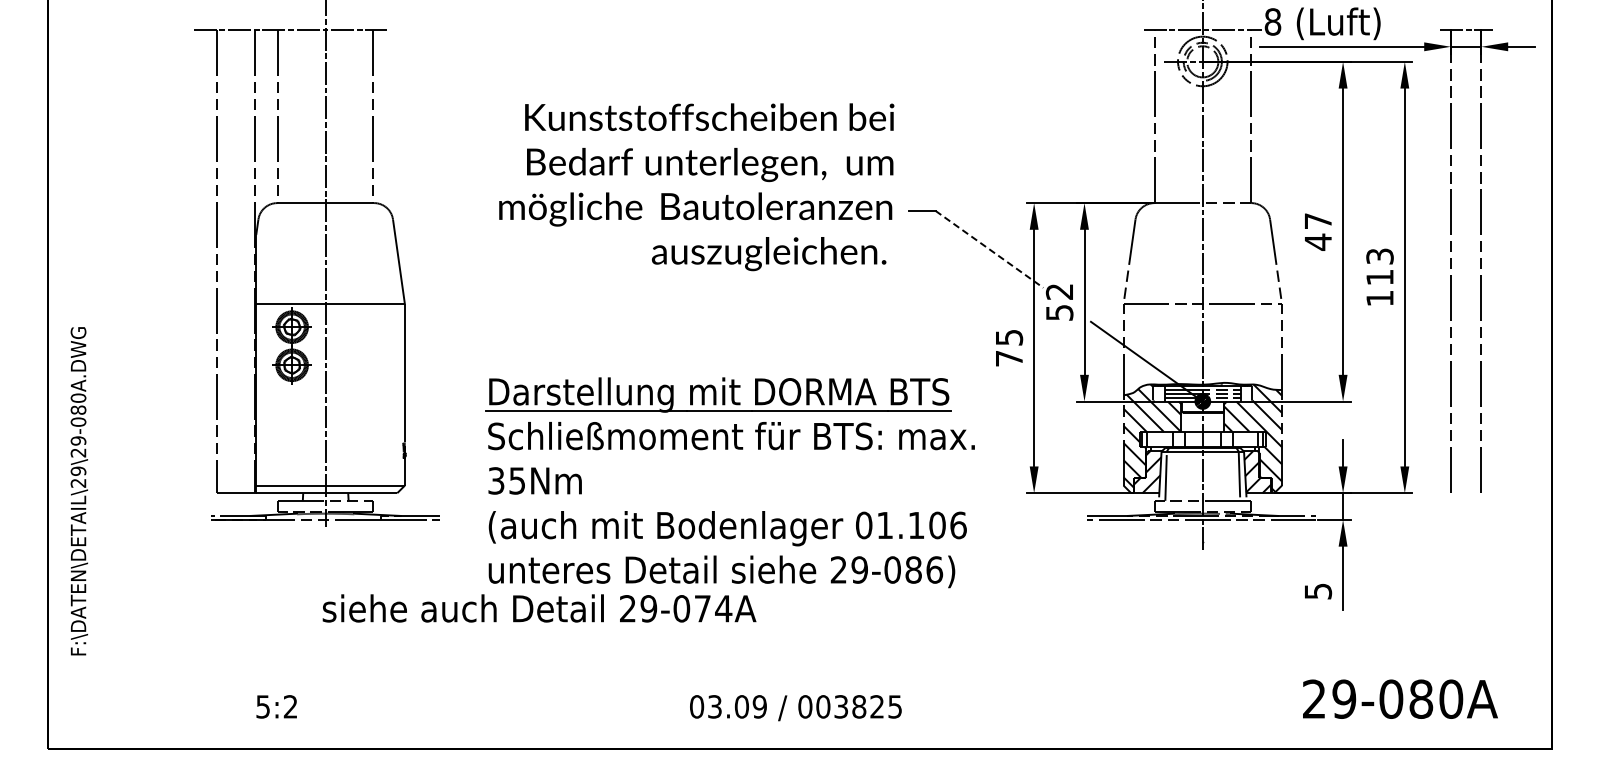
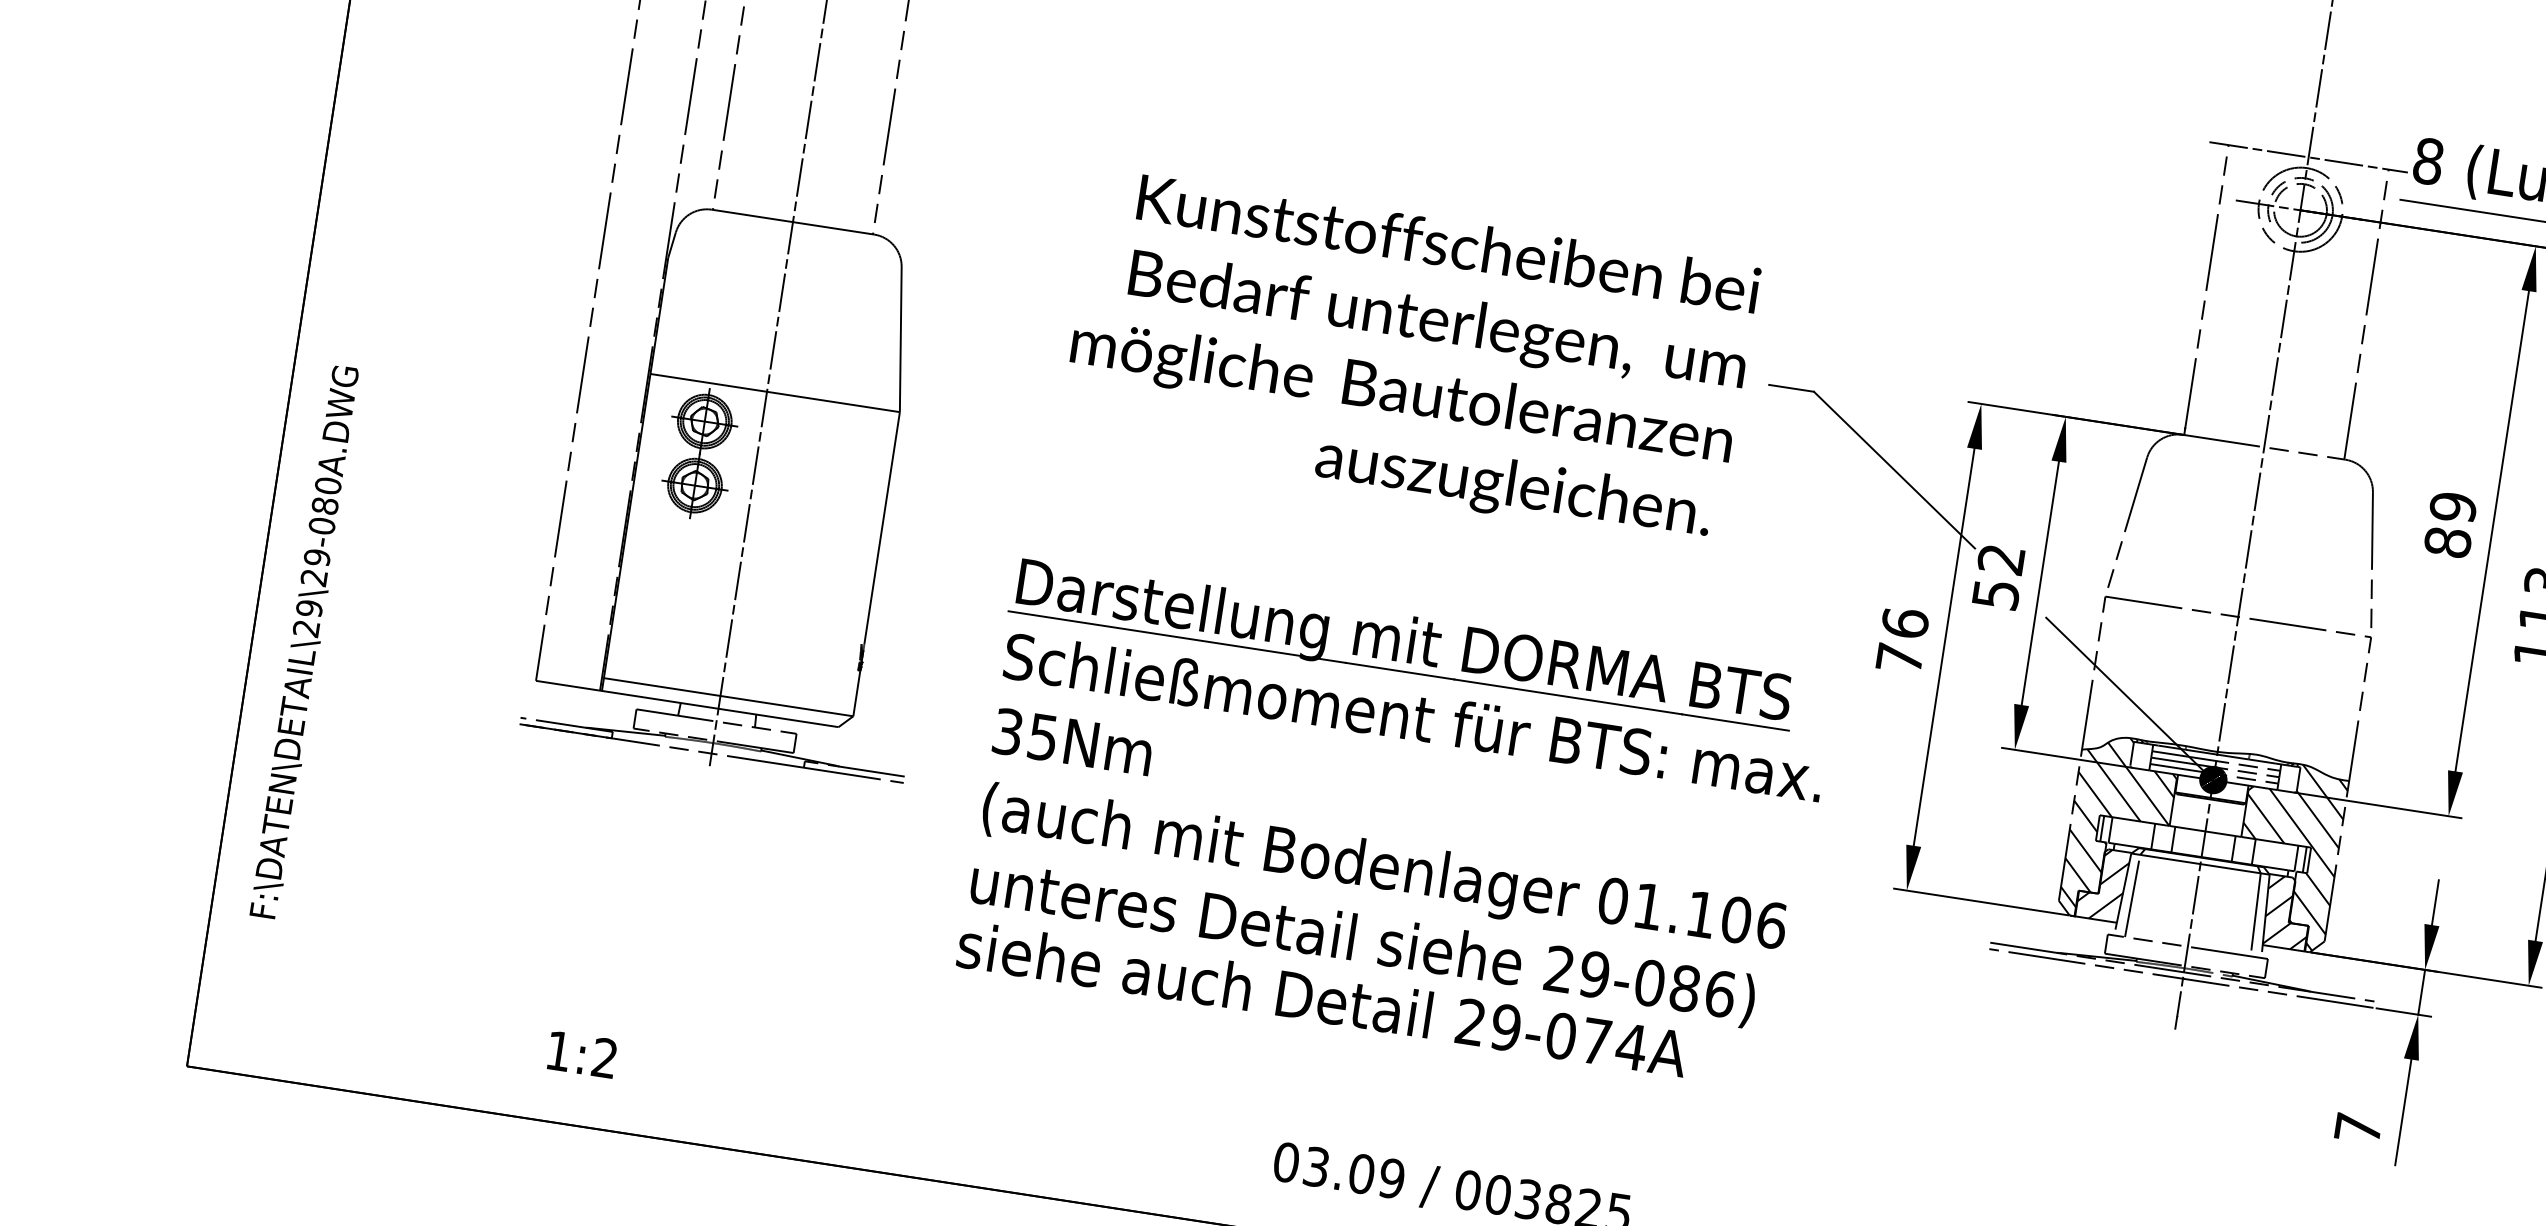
text: (696, 187) -> (1408, 358), moved
text: (1318, 231) -> (2451, 524), 47 -> 89
line: (989, 249) -> (1894, 470), dashed -> solid
text: (1009, 337) -> (1905, 623), 75 -> 76
text: (1318, 591) -> (2358, 1128), 5 -> 7
text: (539, 608) -> (1322, 999), moved
text: (262, 706) -> (557, 1050), 5:2 -> 1:2

